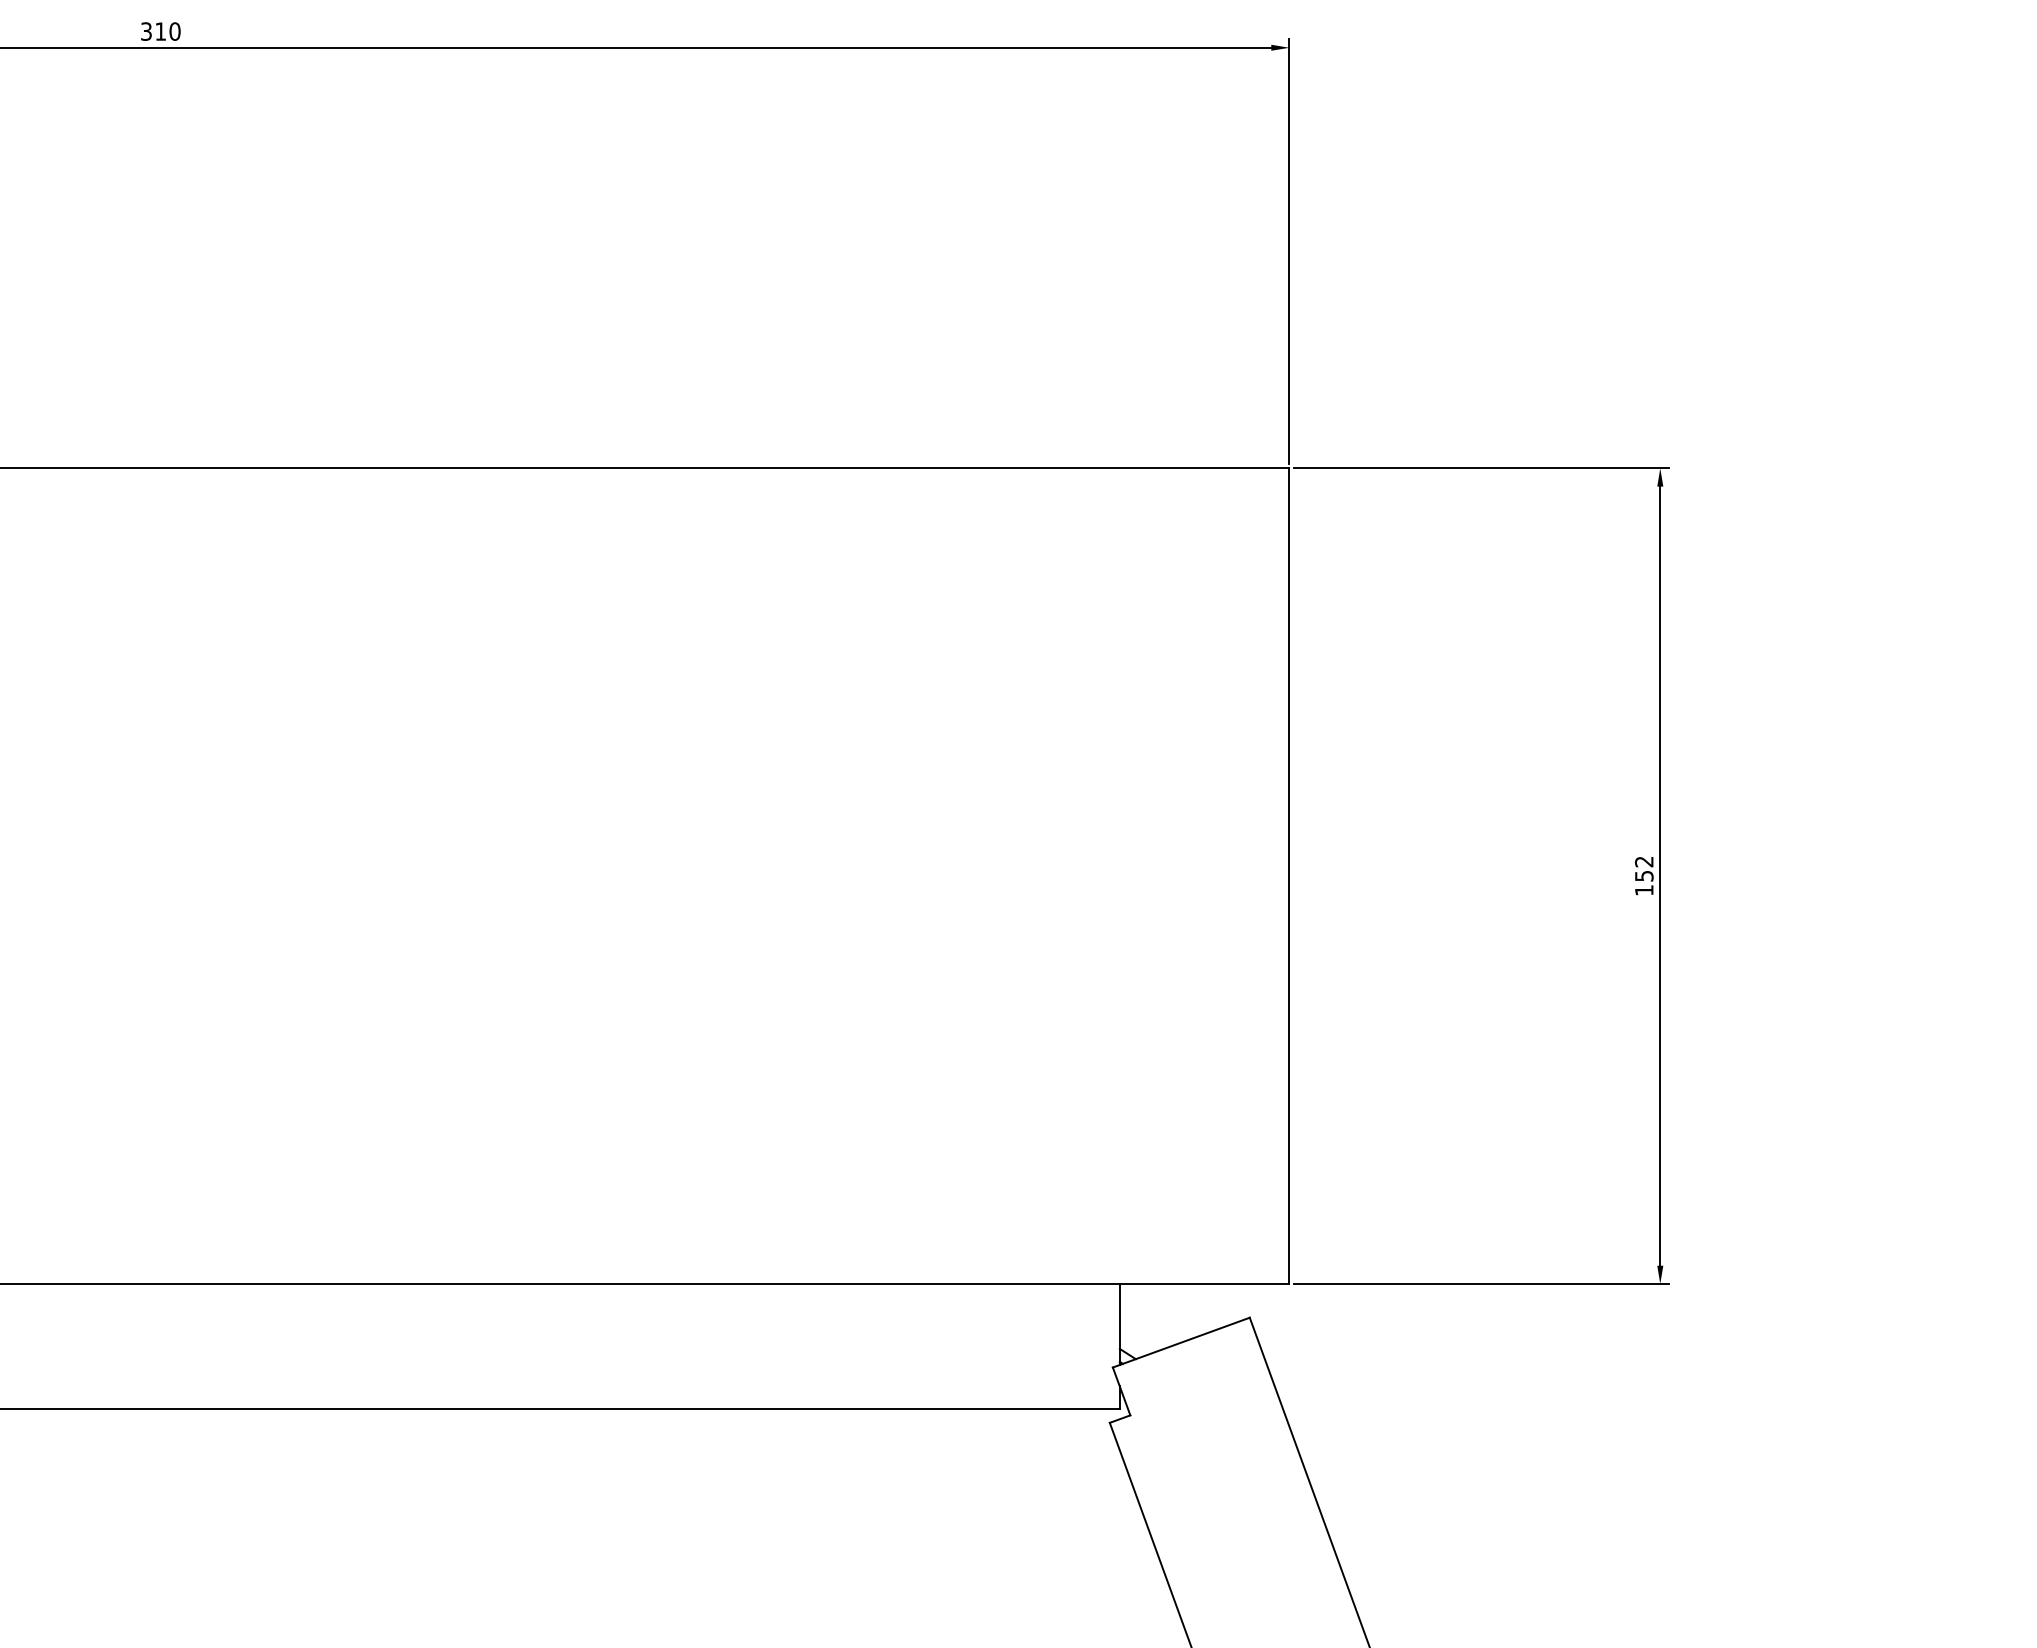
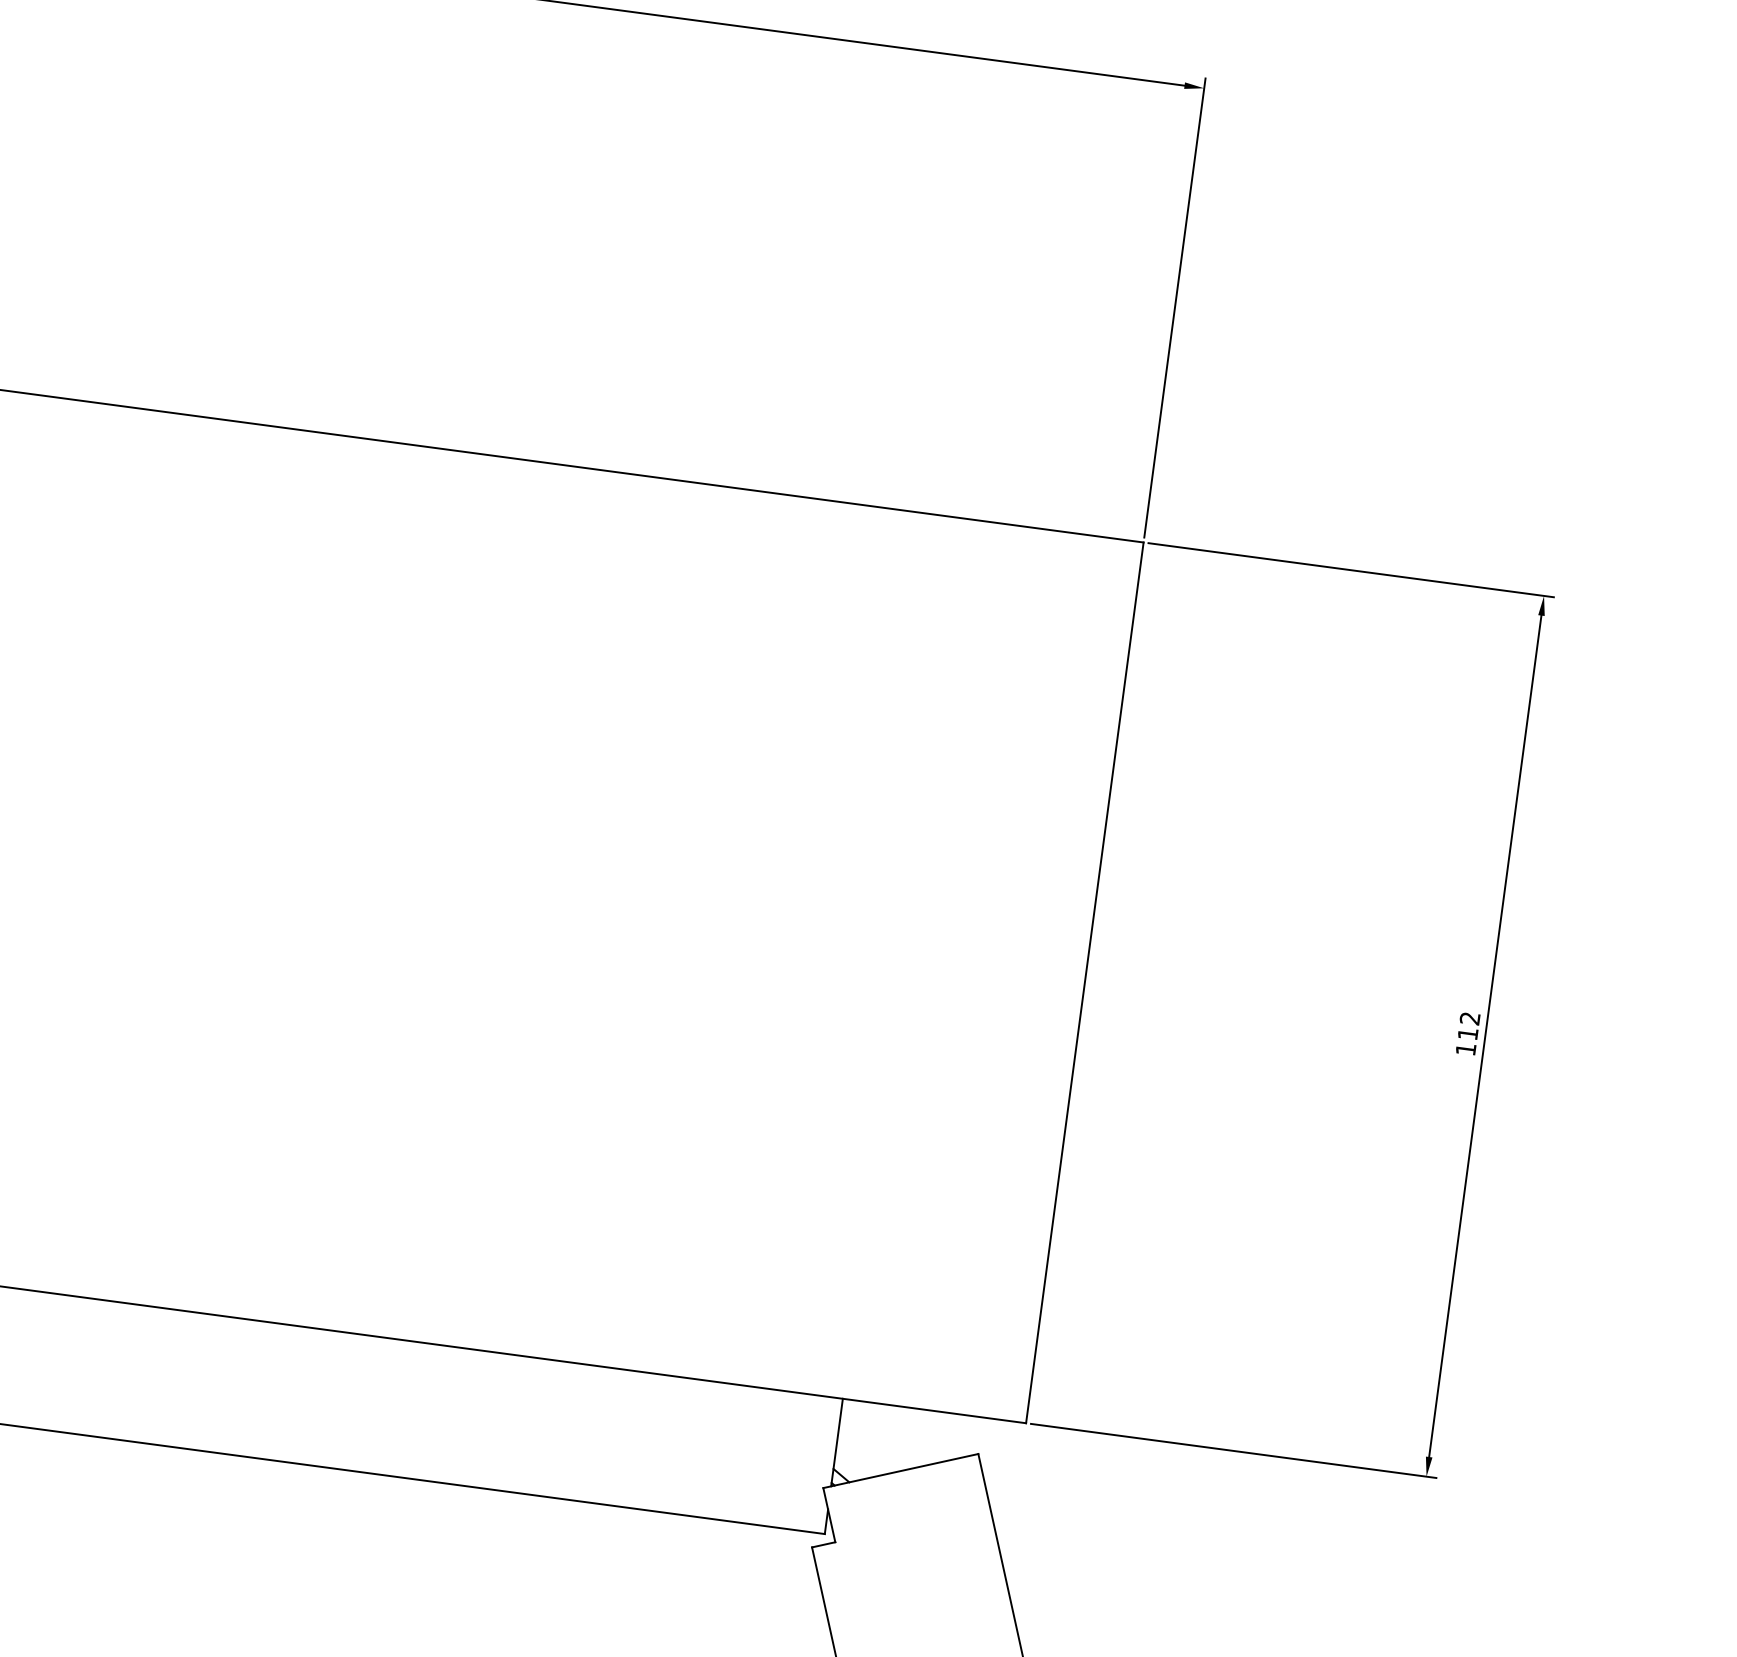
text: (1644, 876) -> (1468, 1034), 152 -> 112

